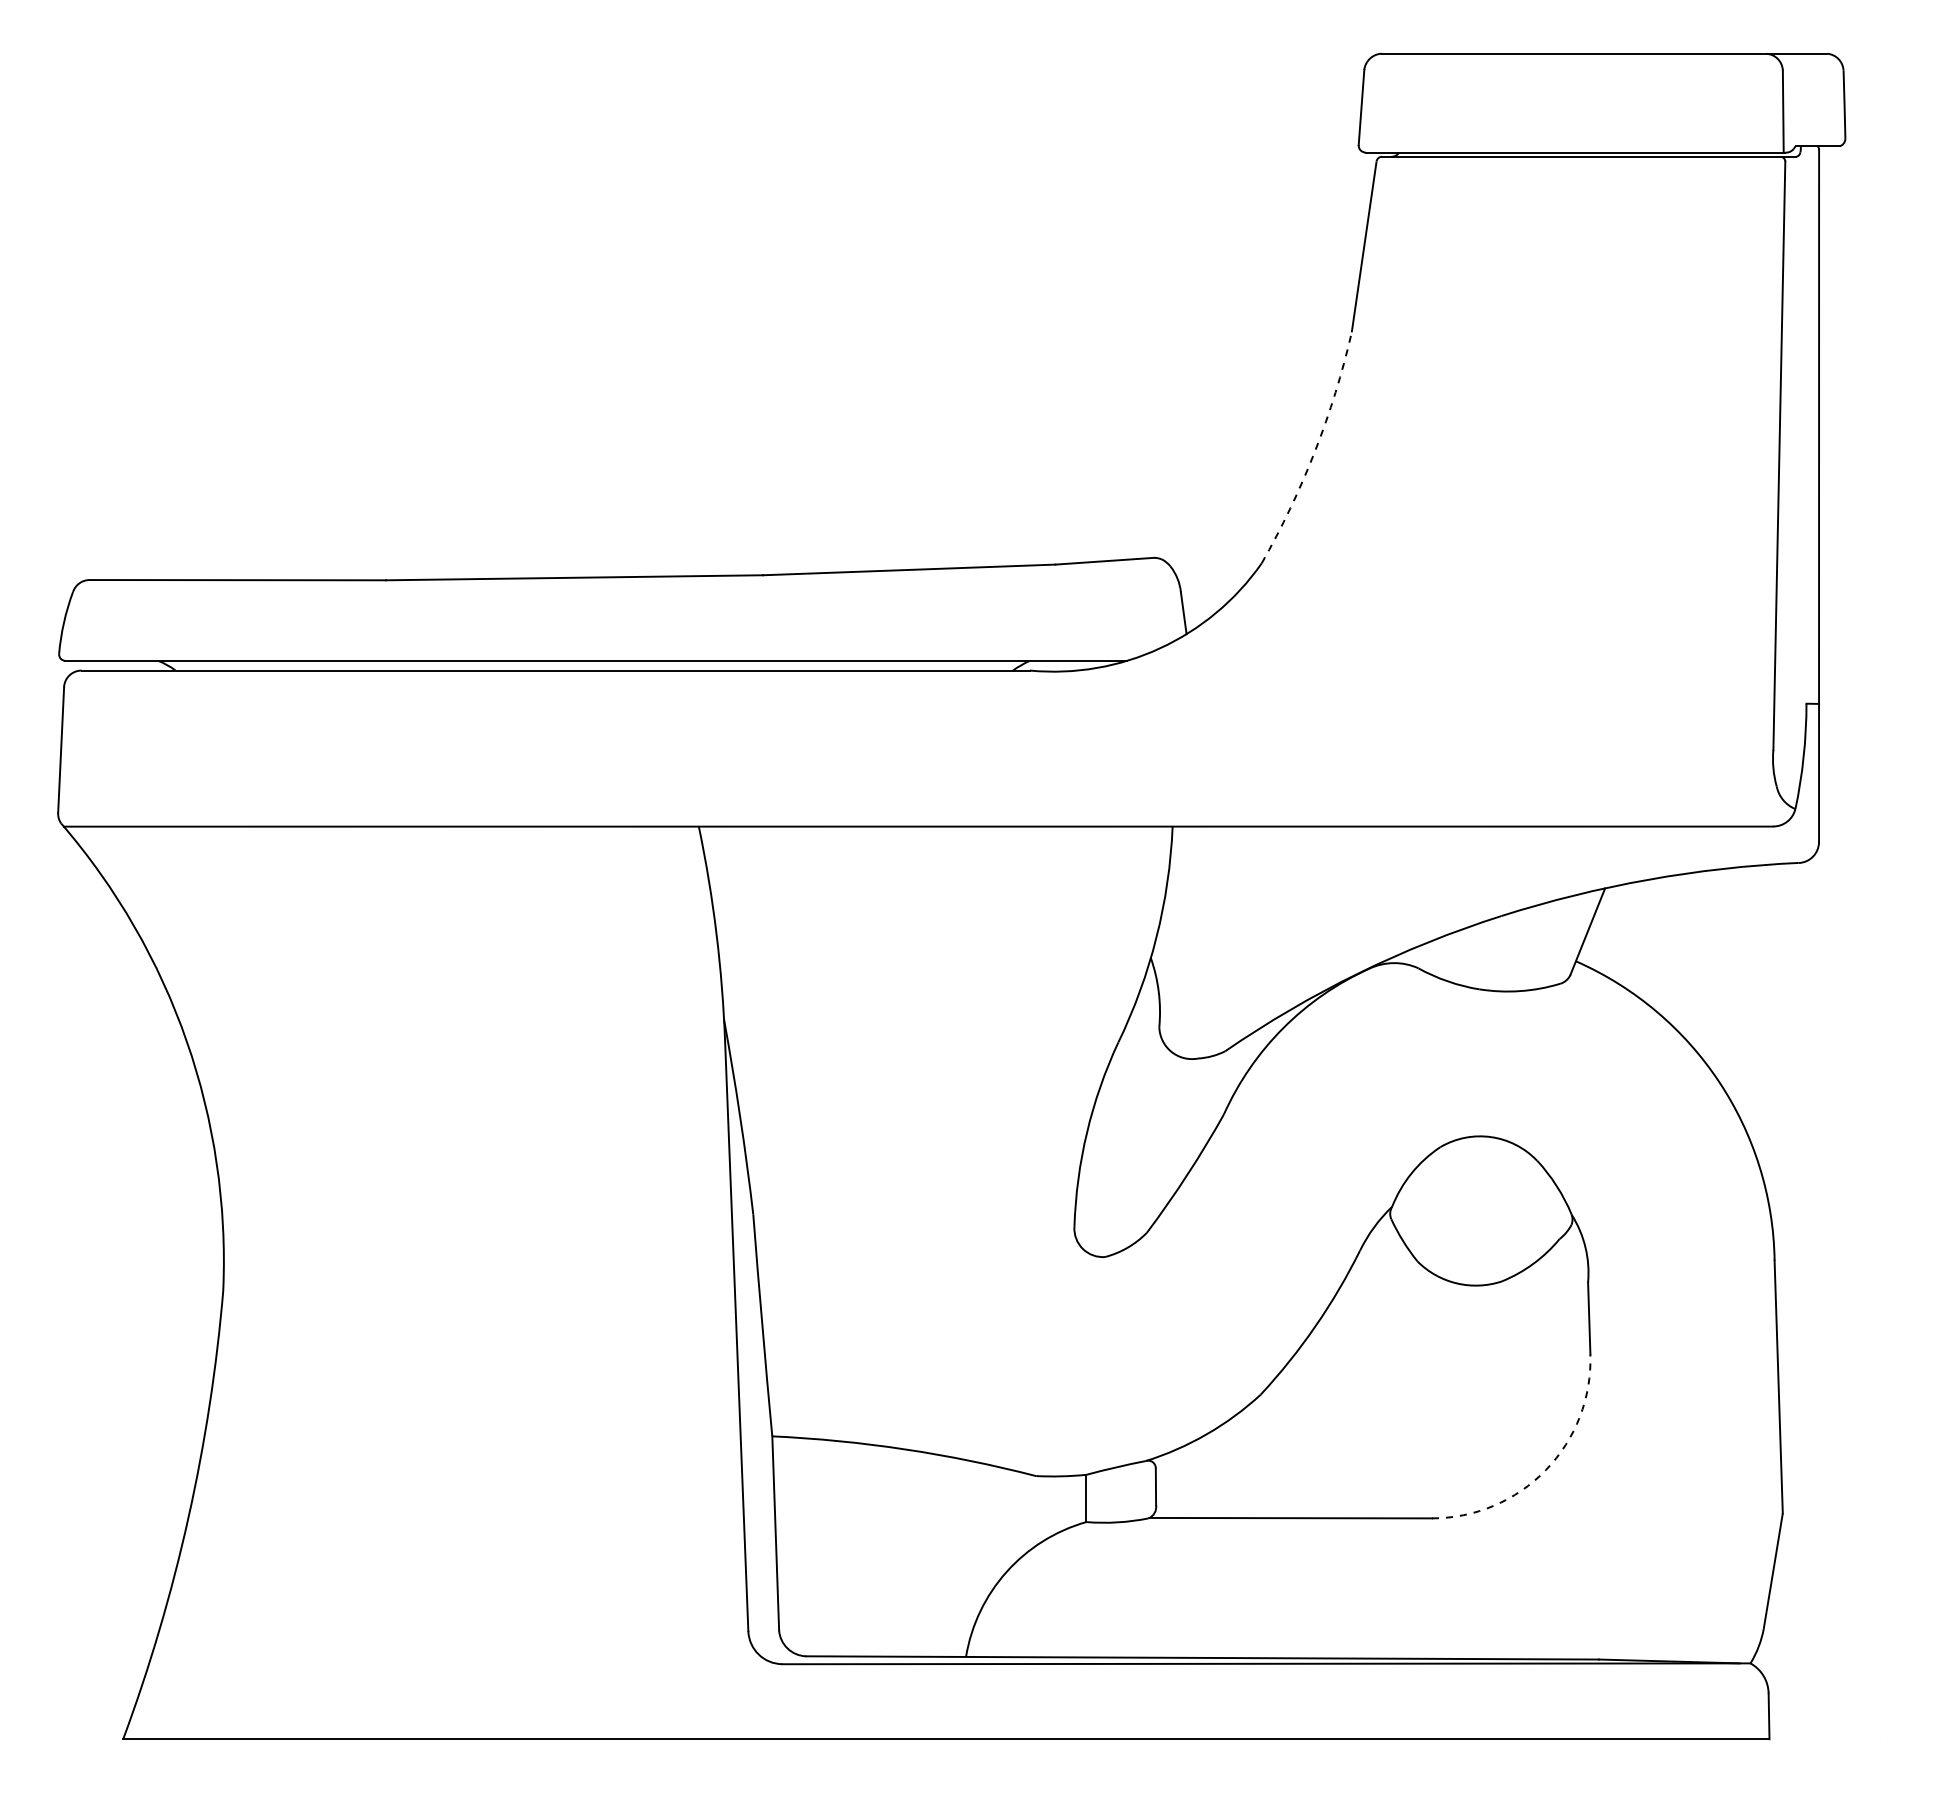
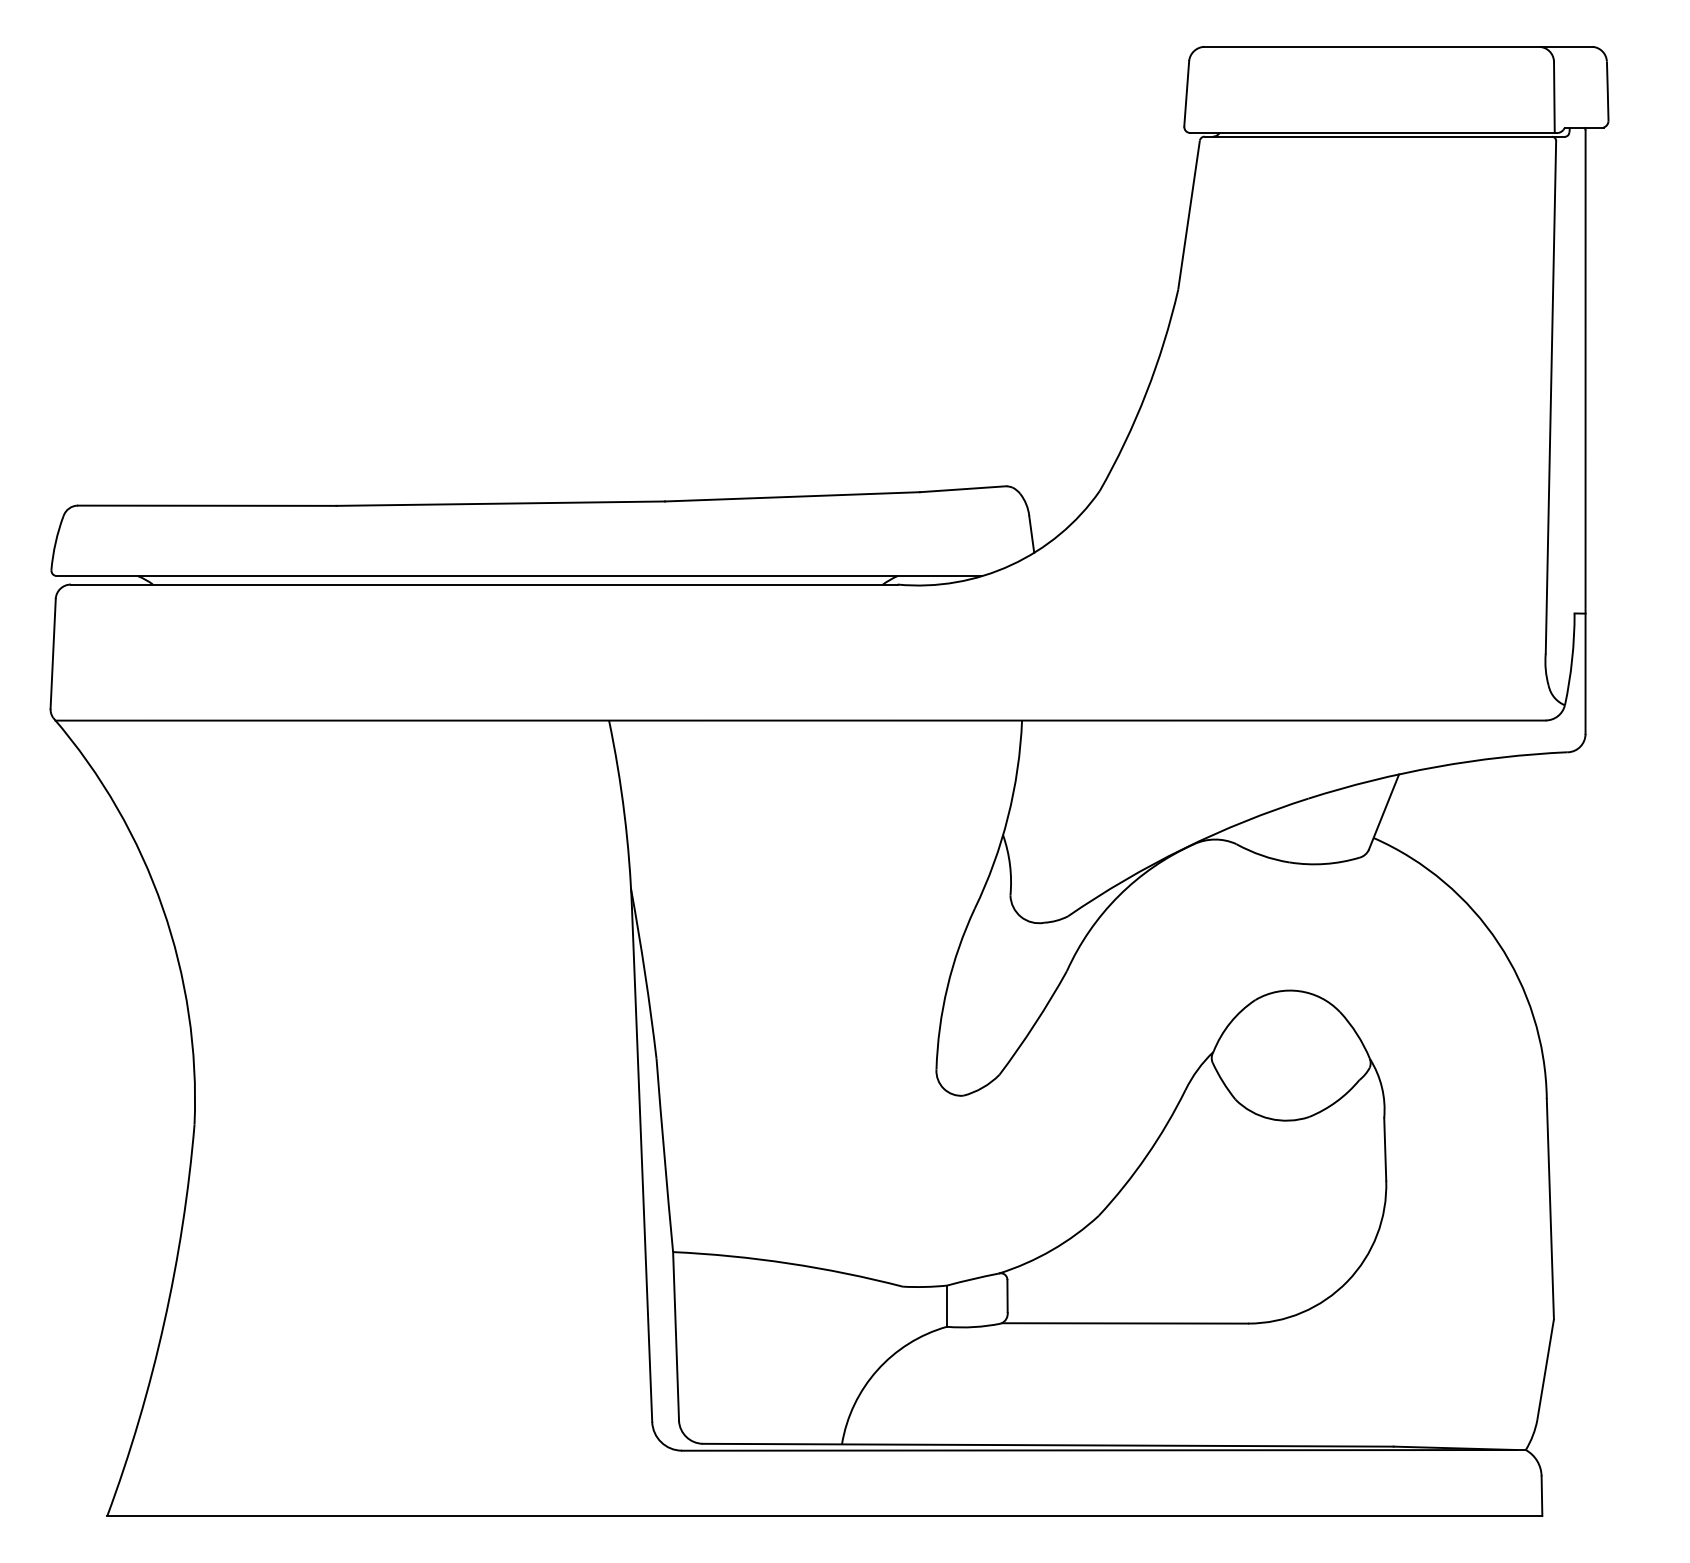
arc: (1315, 451) -> (1146, 393), dashed -> solid
arc: (1546, 1470) -> (1347, 1281), dashed -> solid

